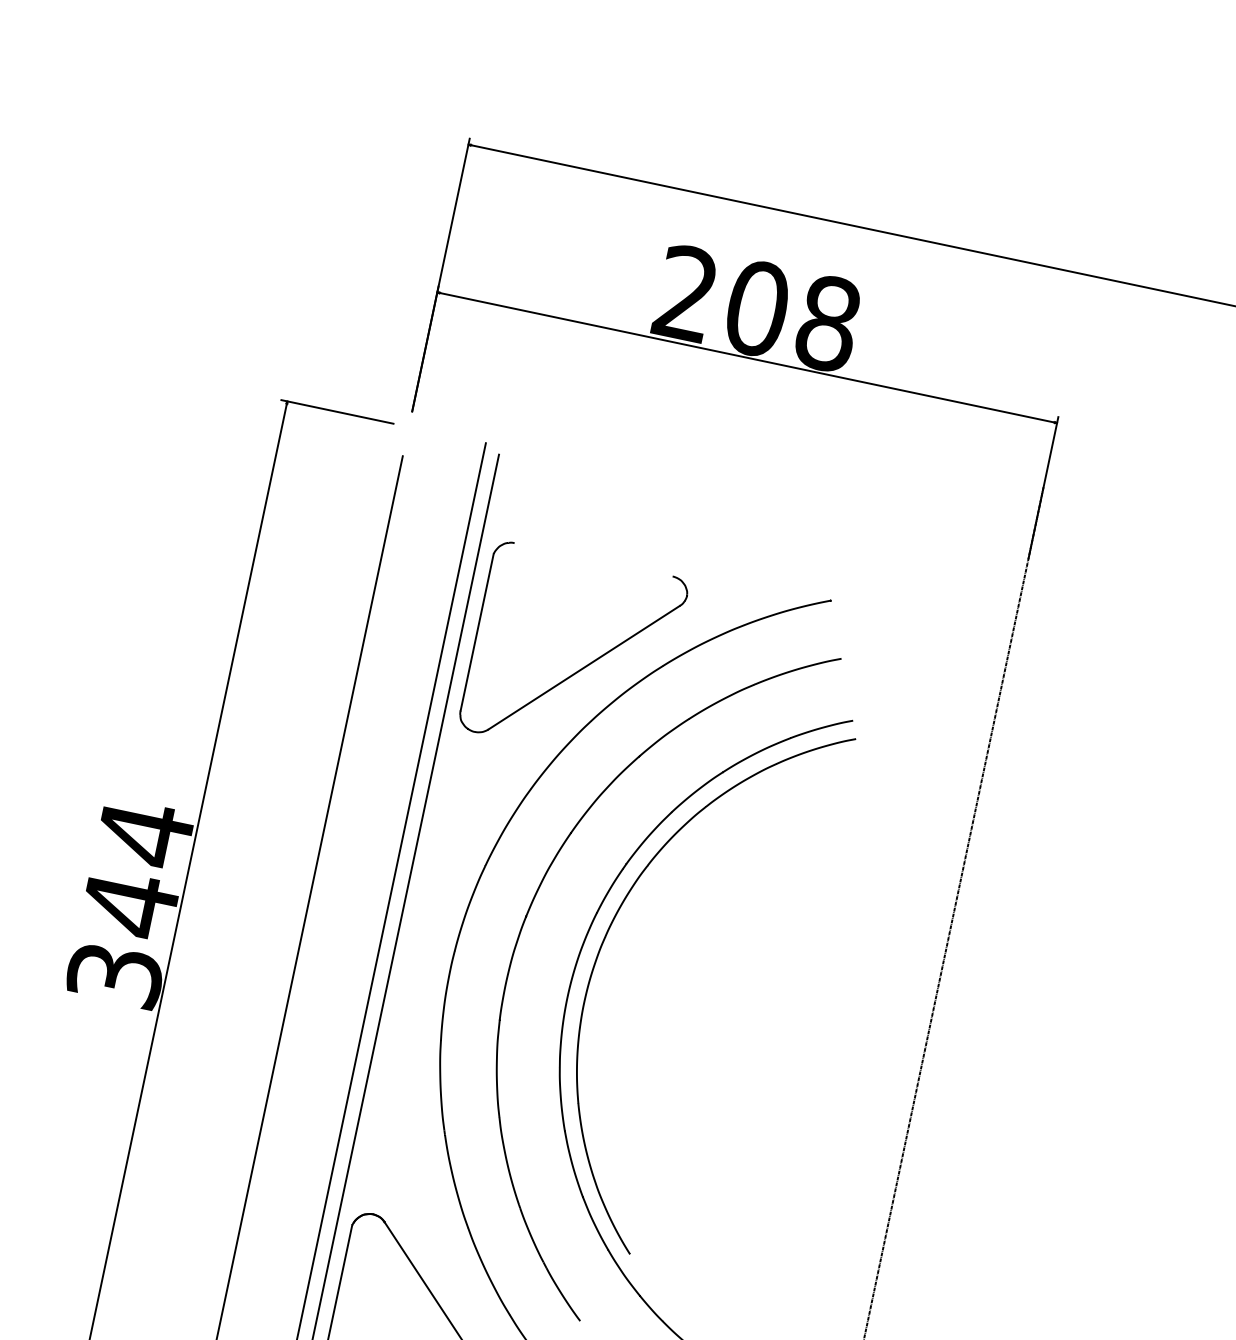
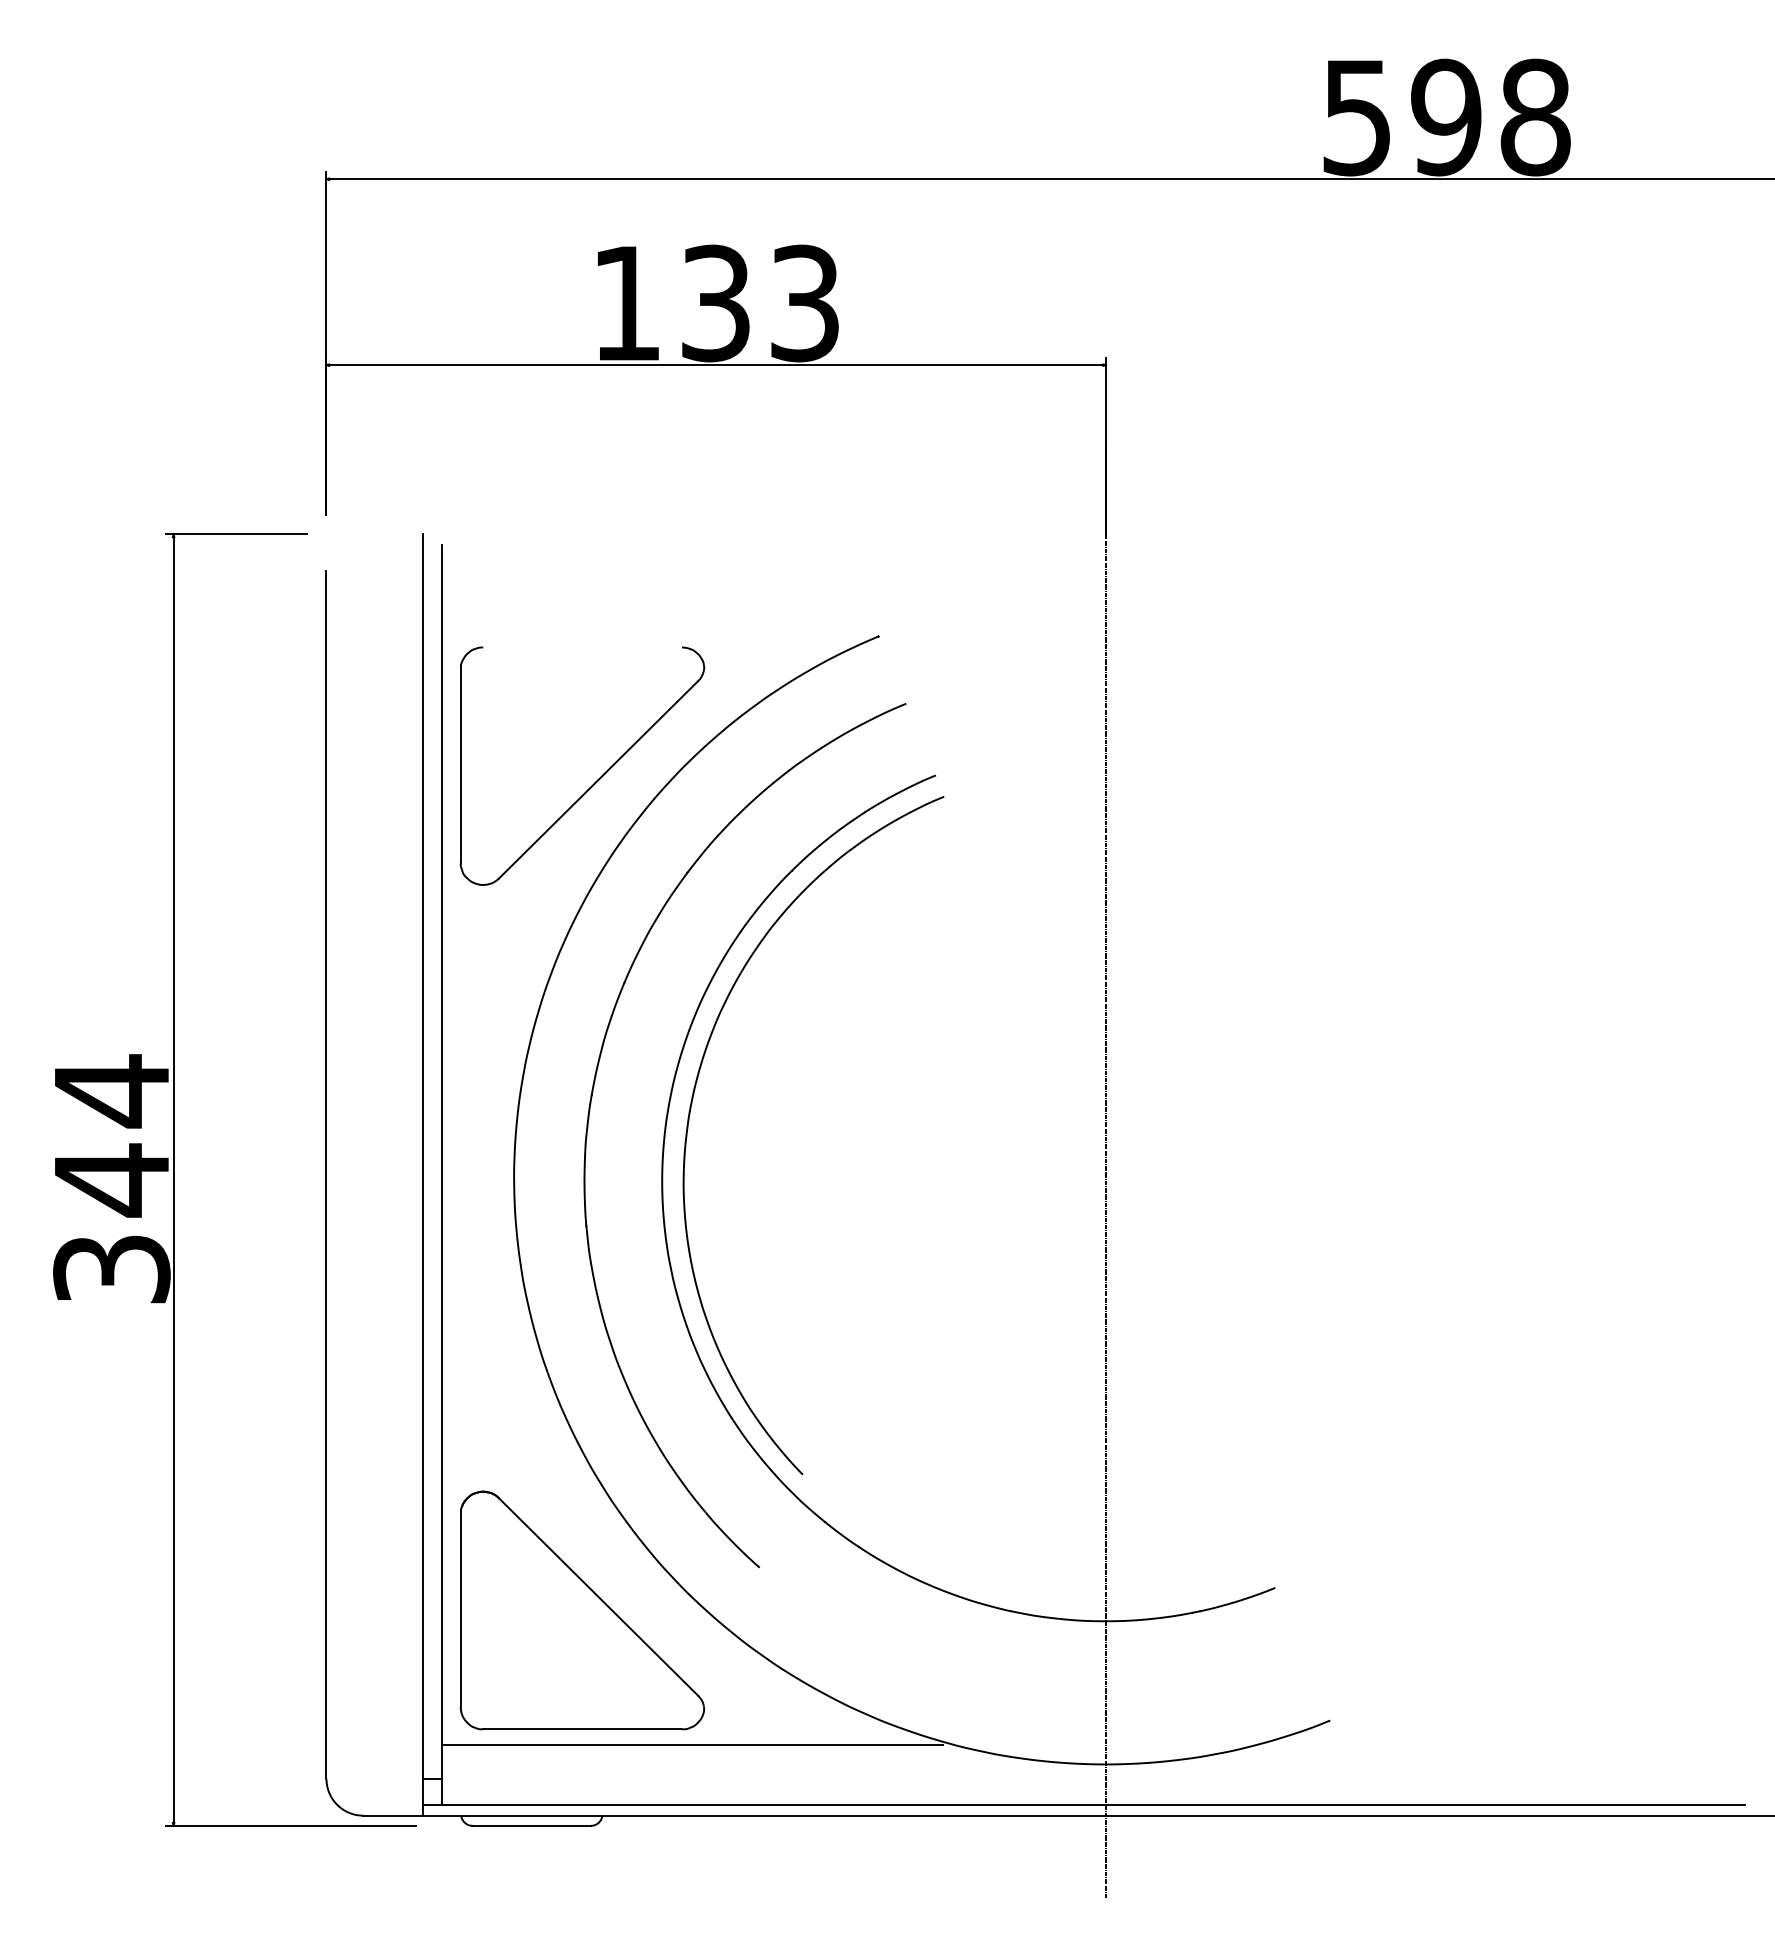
text: (757, 308) -> (716, 303), 208 -> 133

